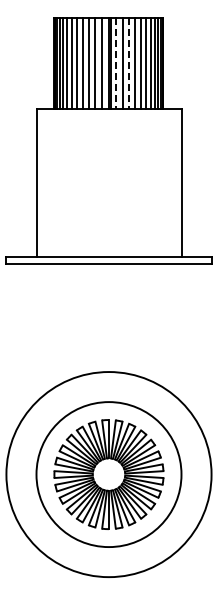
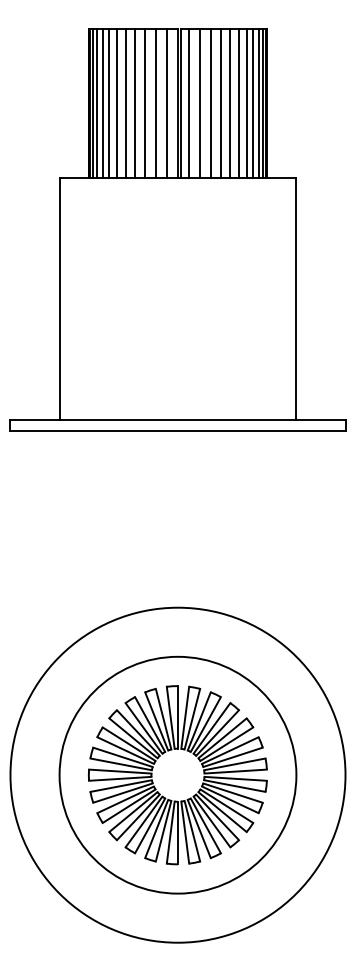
line: (115, 63) -> (188, 103), dashed -> solid
line: (129, 63) -> (211, 103), dashed -> solid

